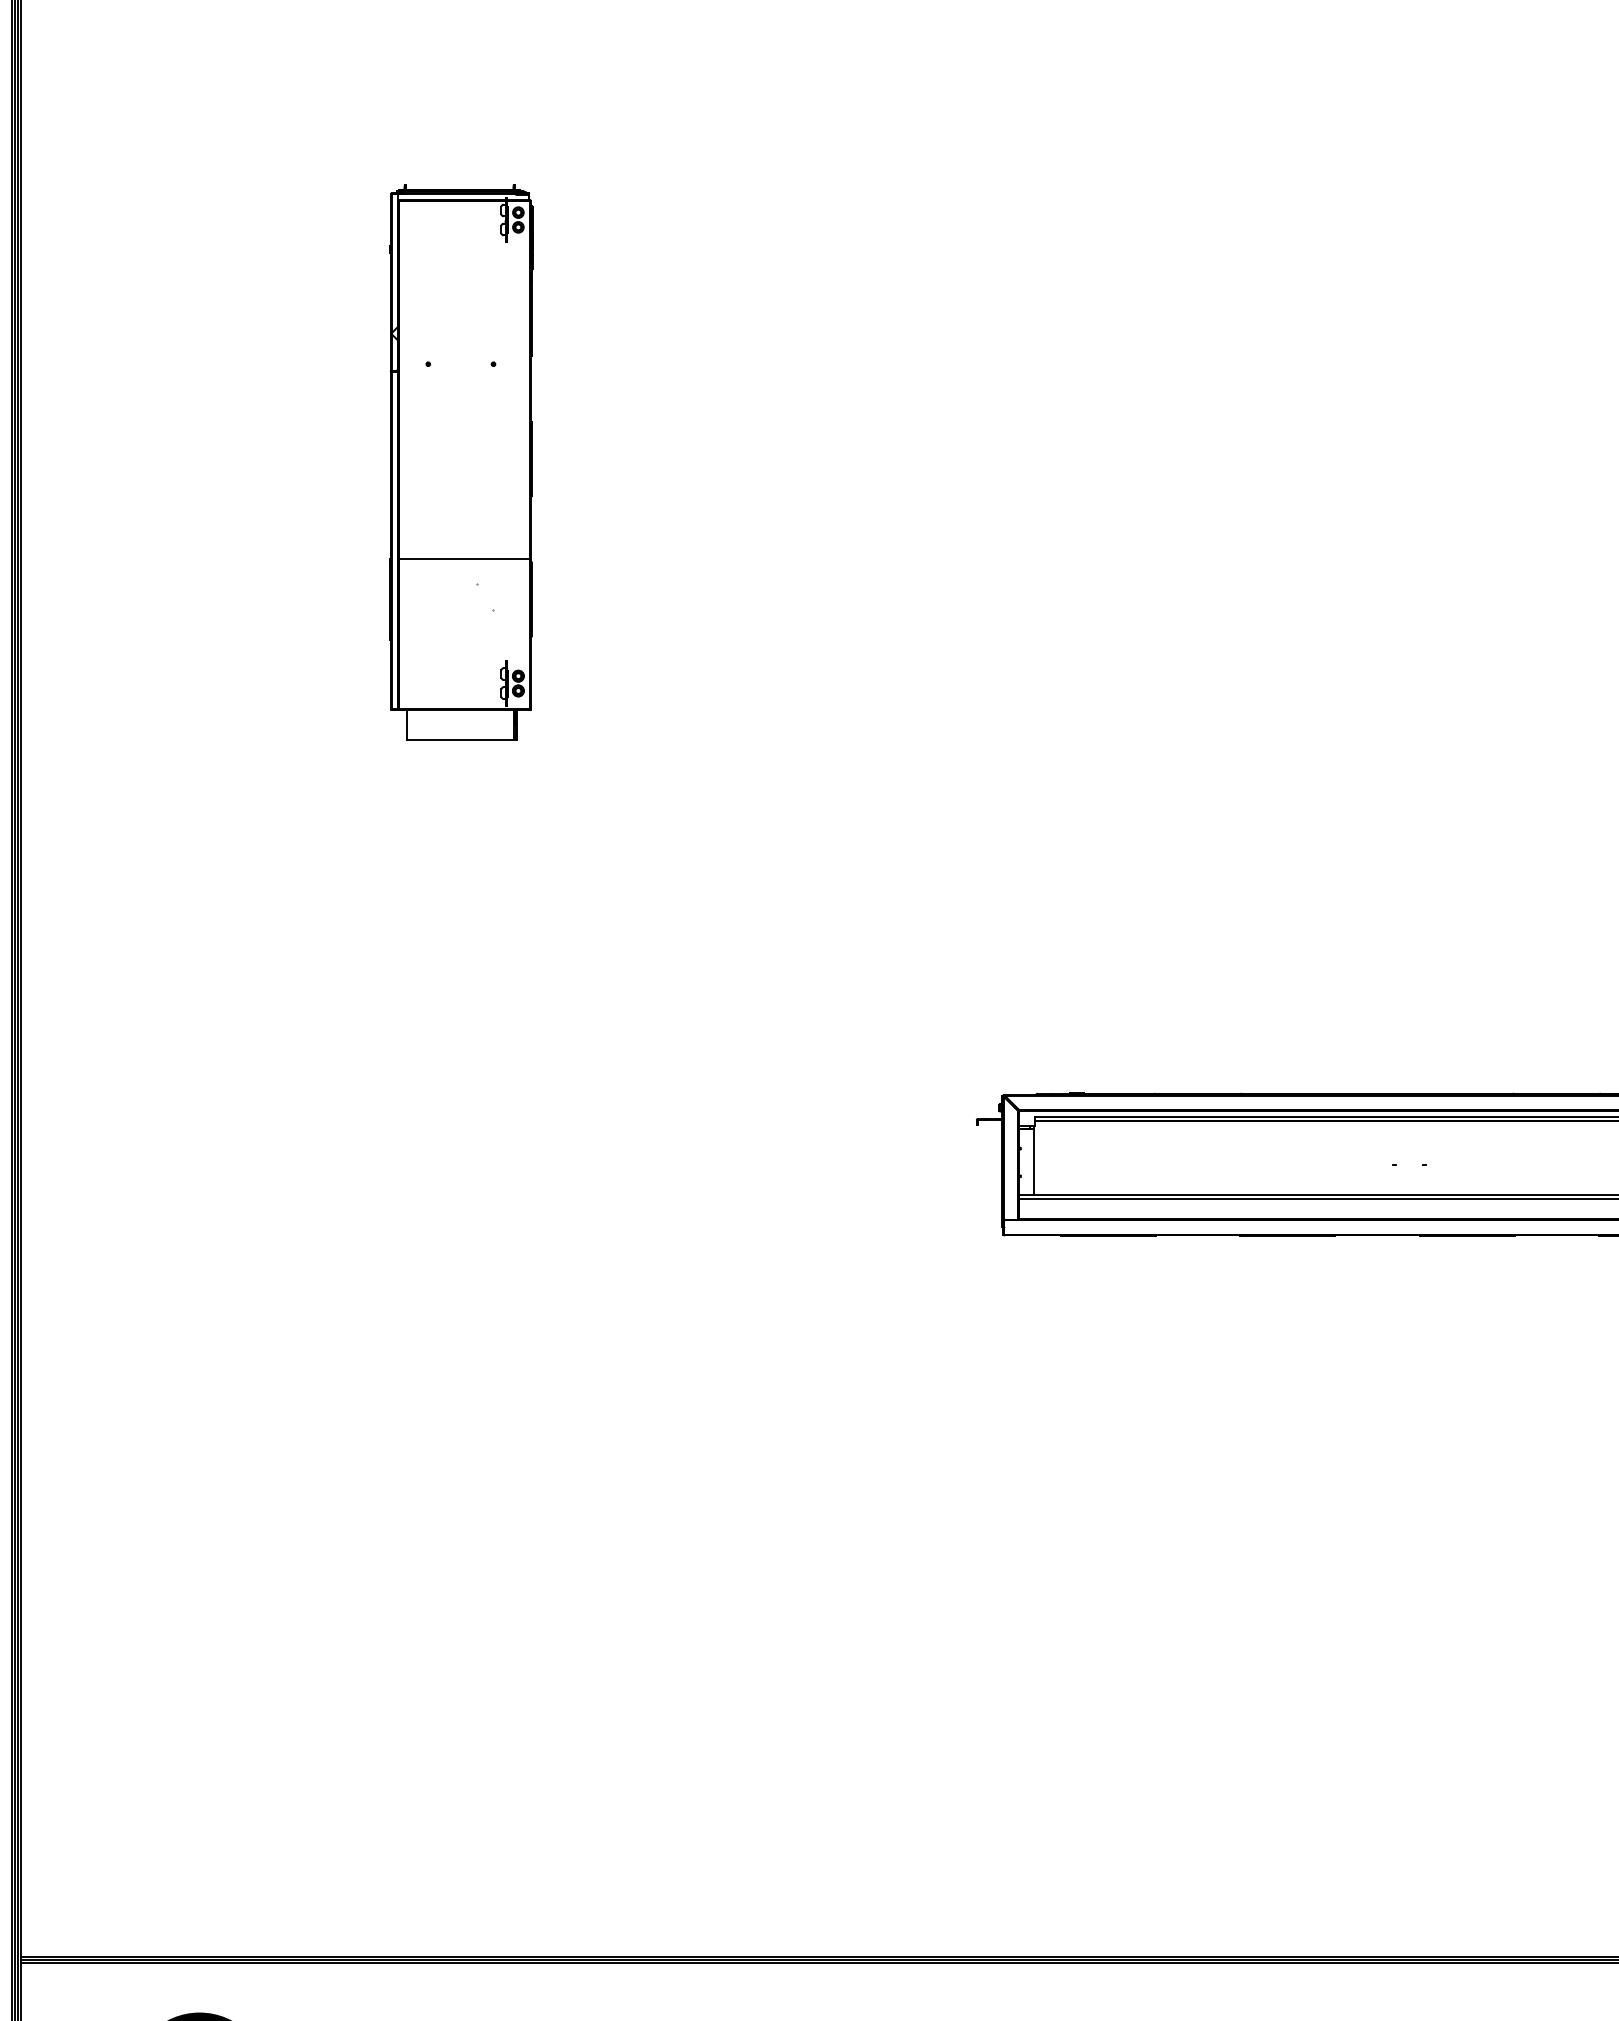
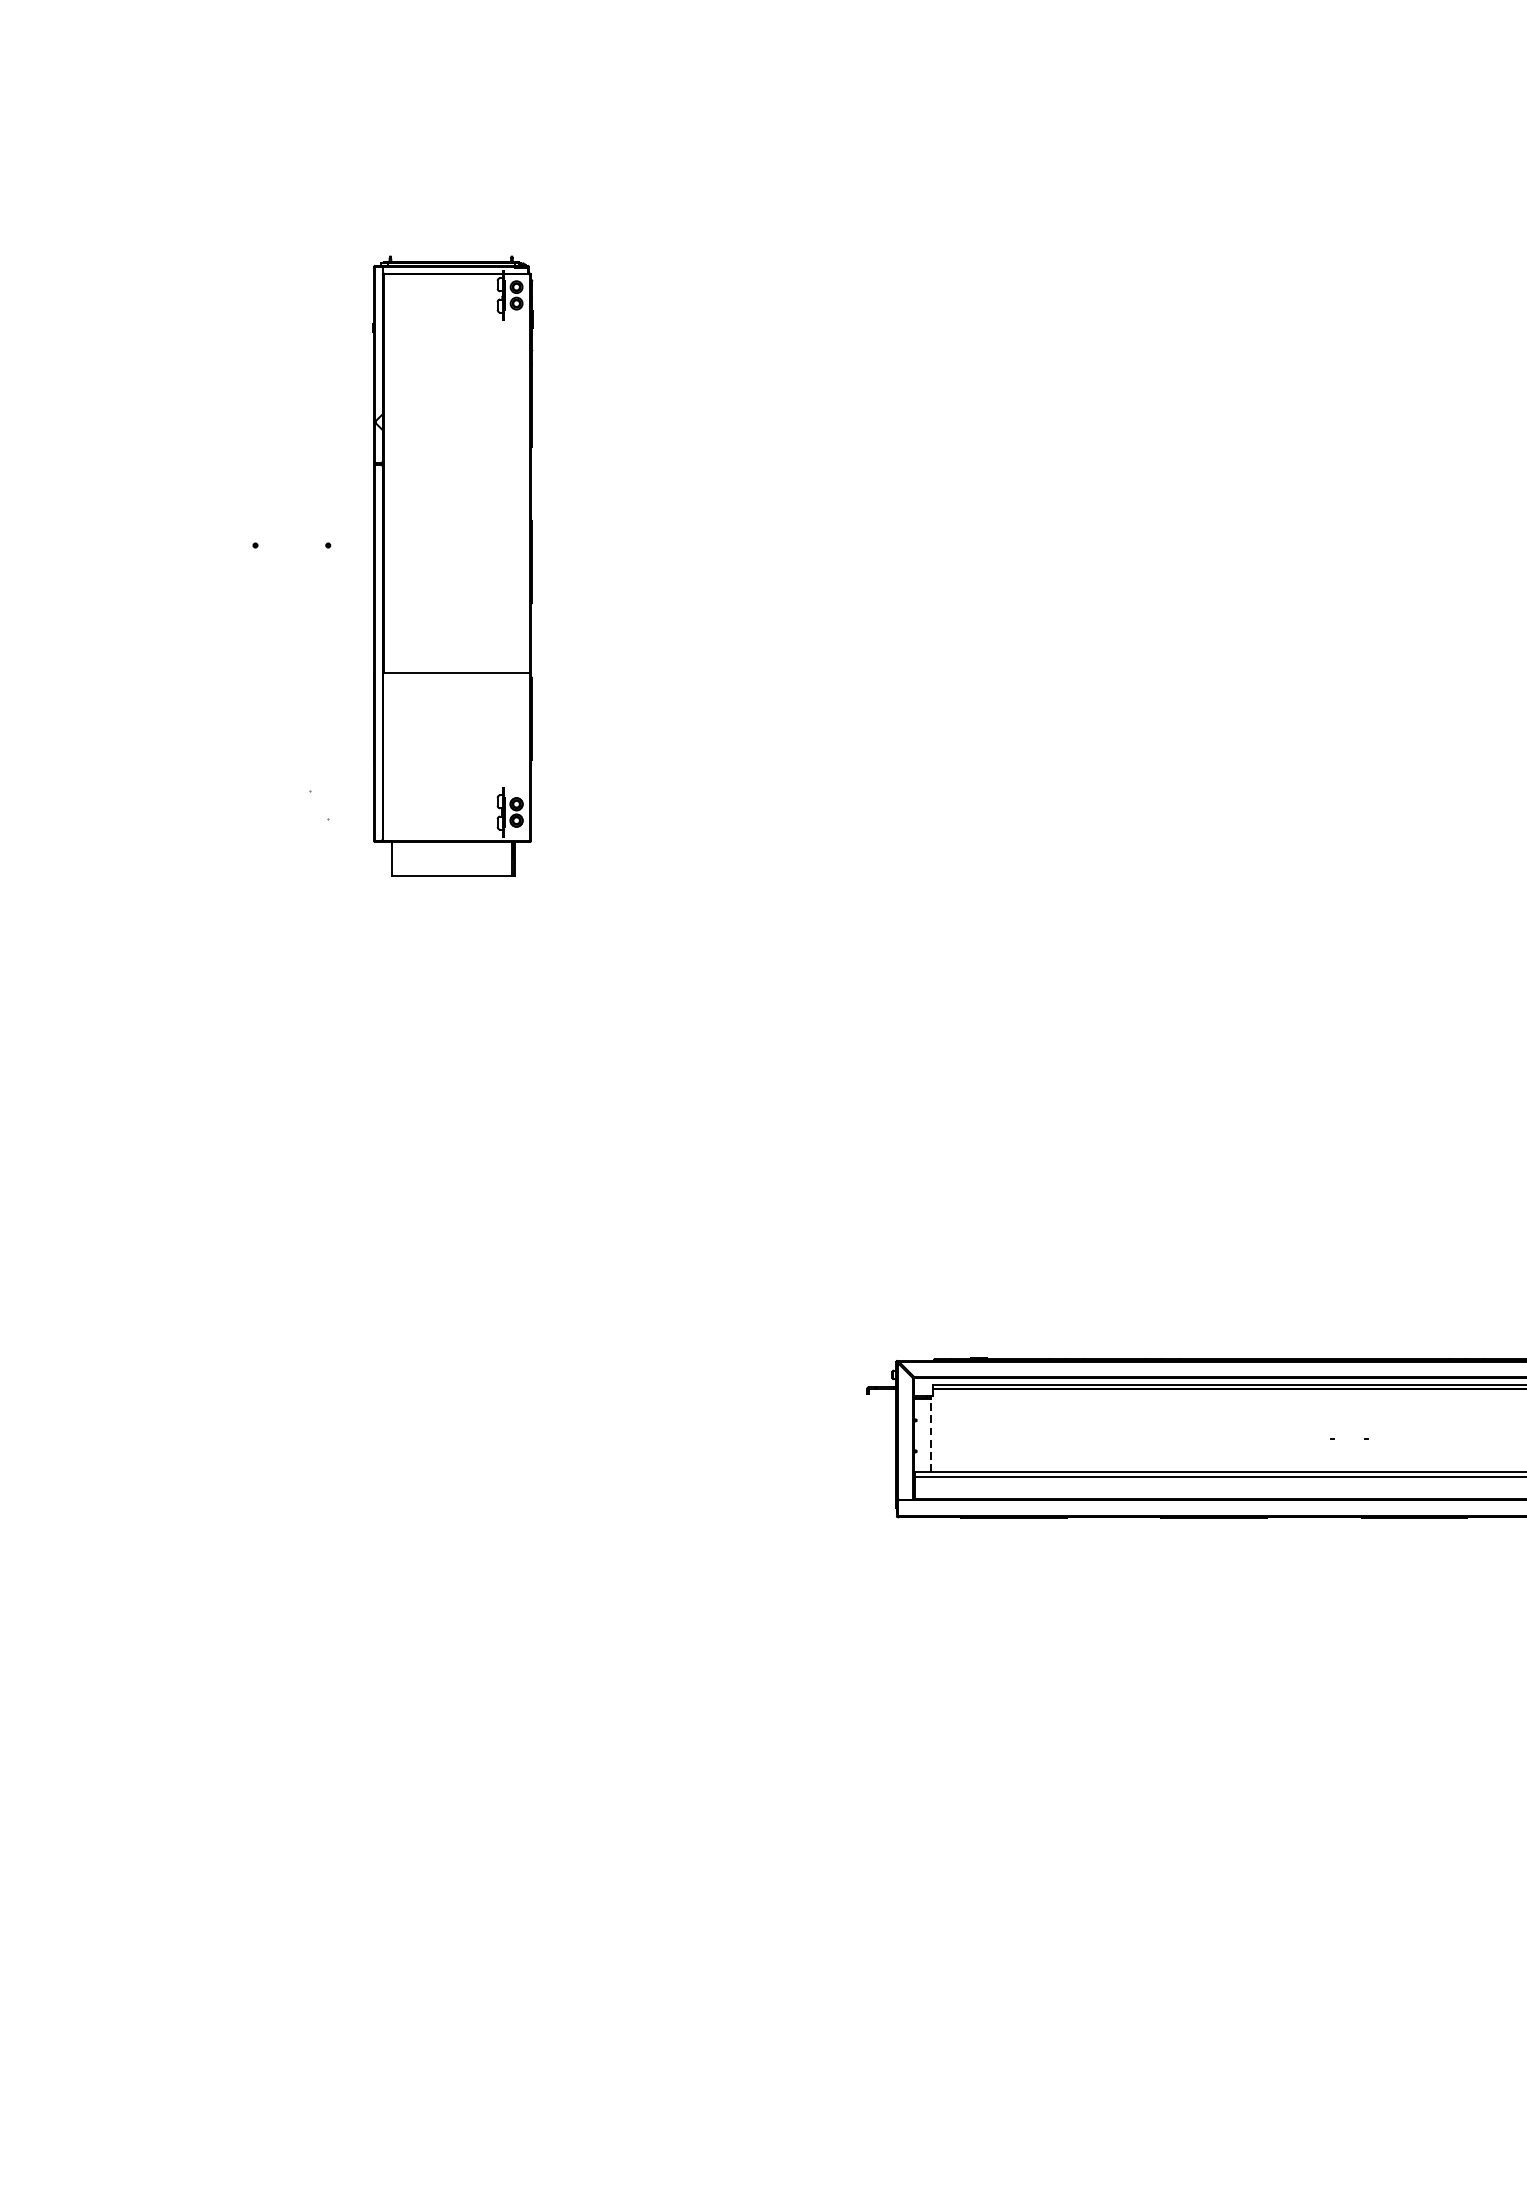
part: (461, 462) -> (453, 565), moved
line: (1034, 1162) -> (931, 1435), solid -> dashed

